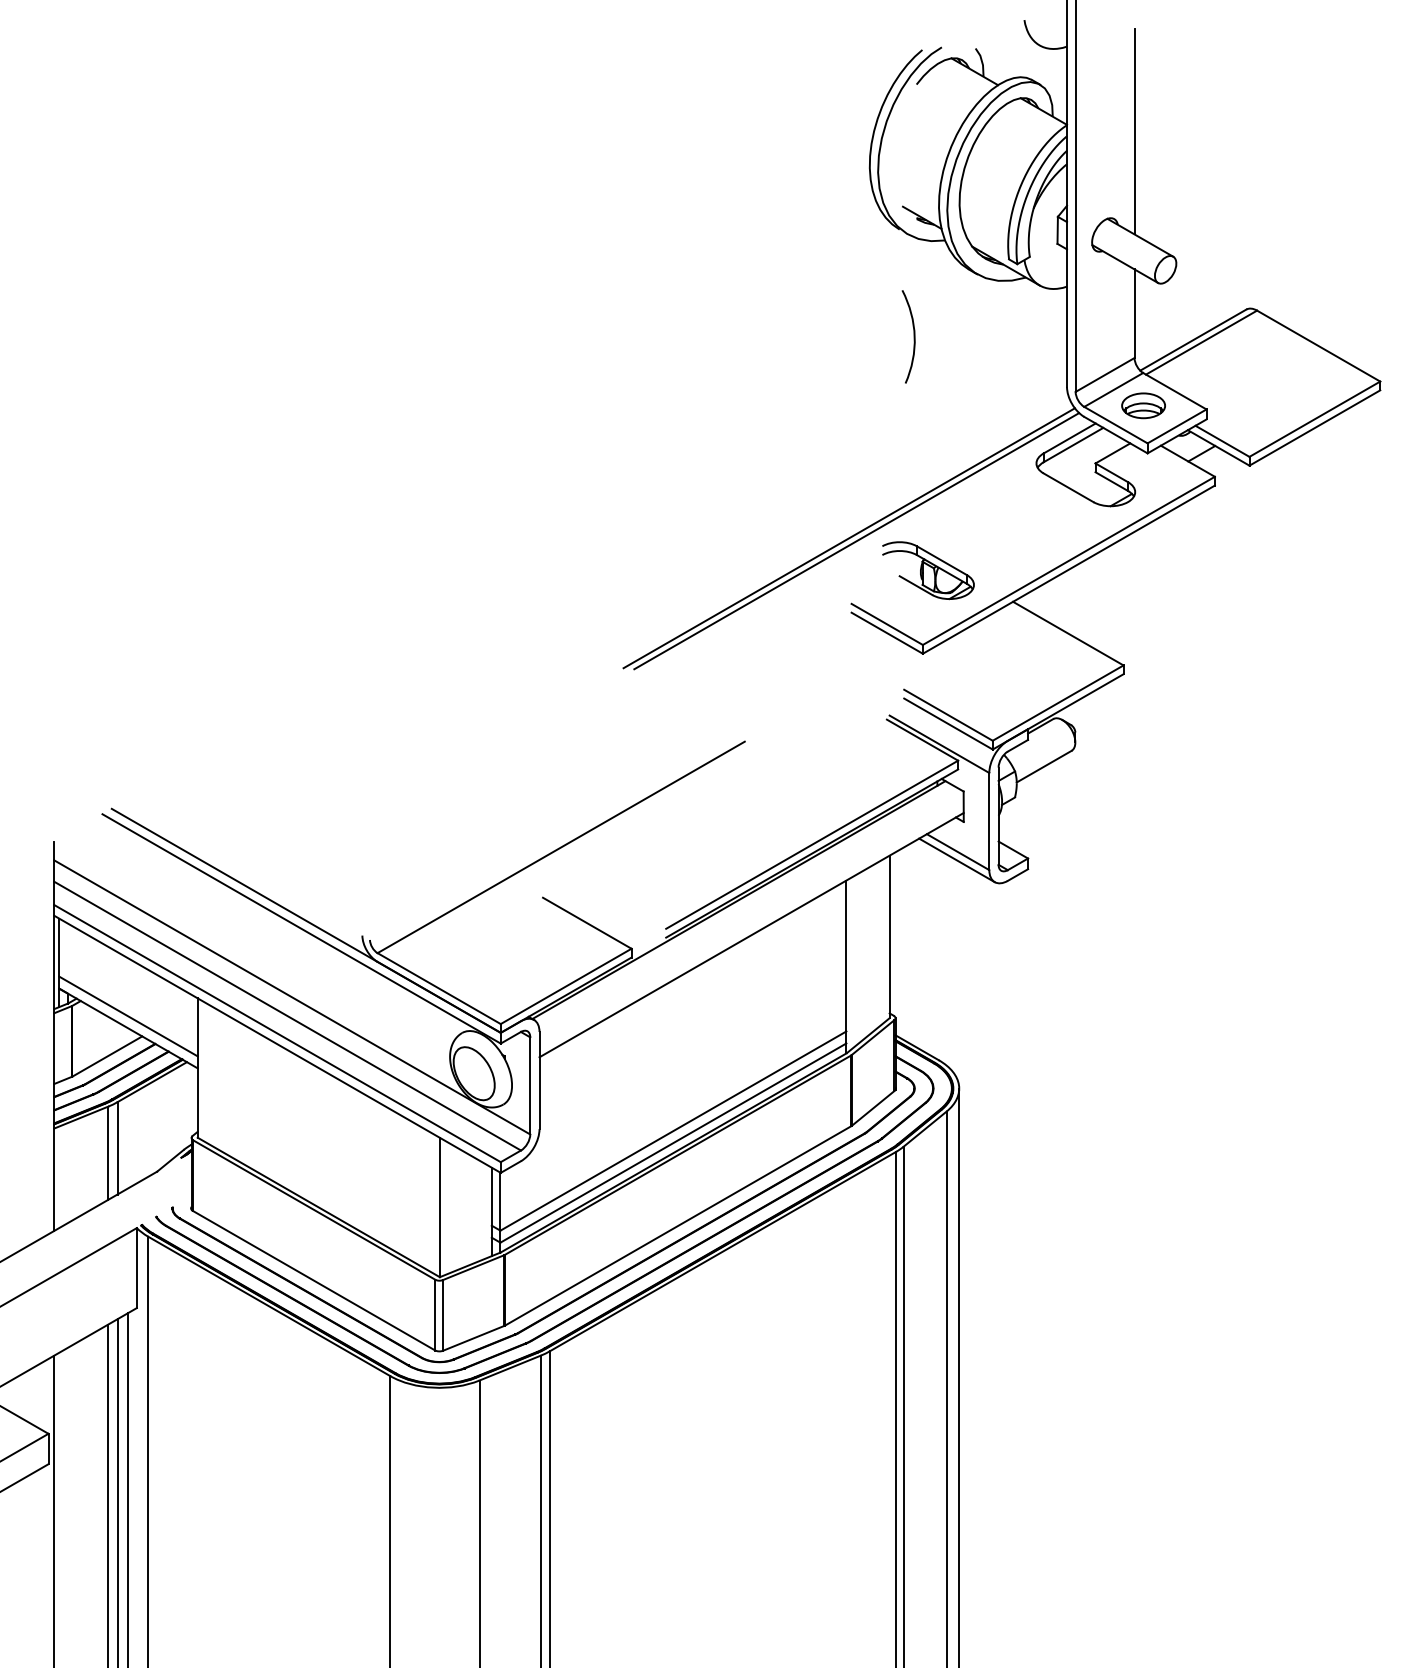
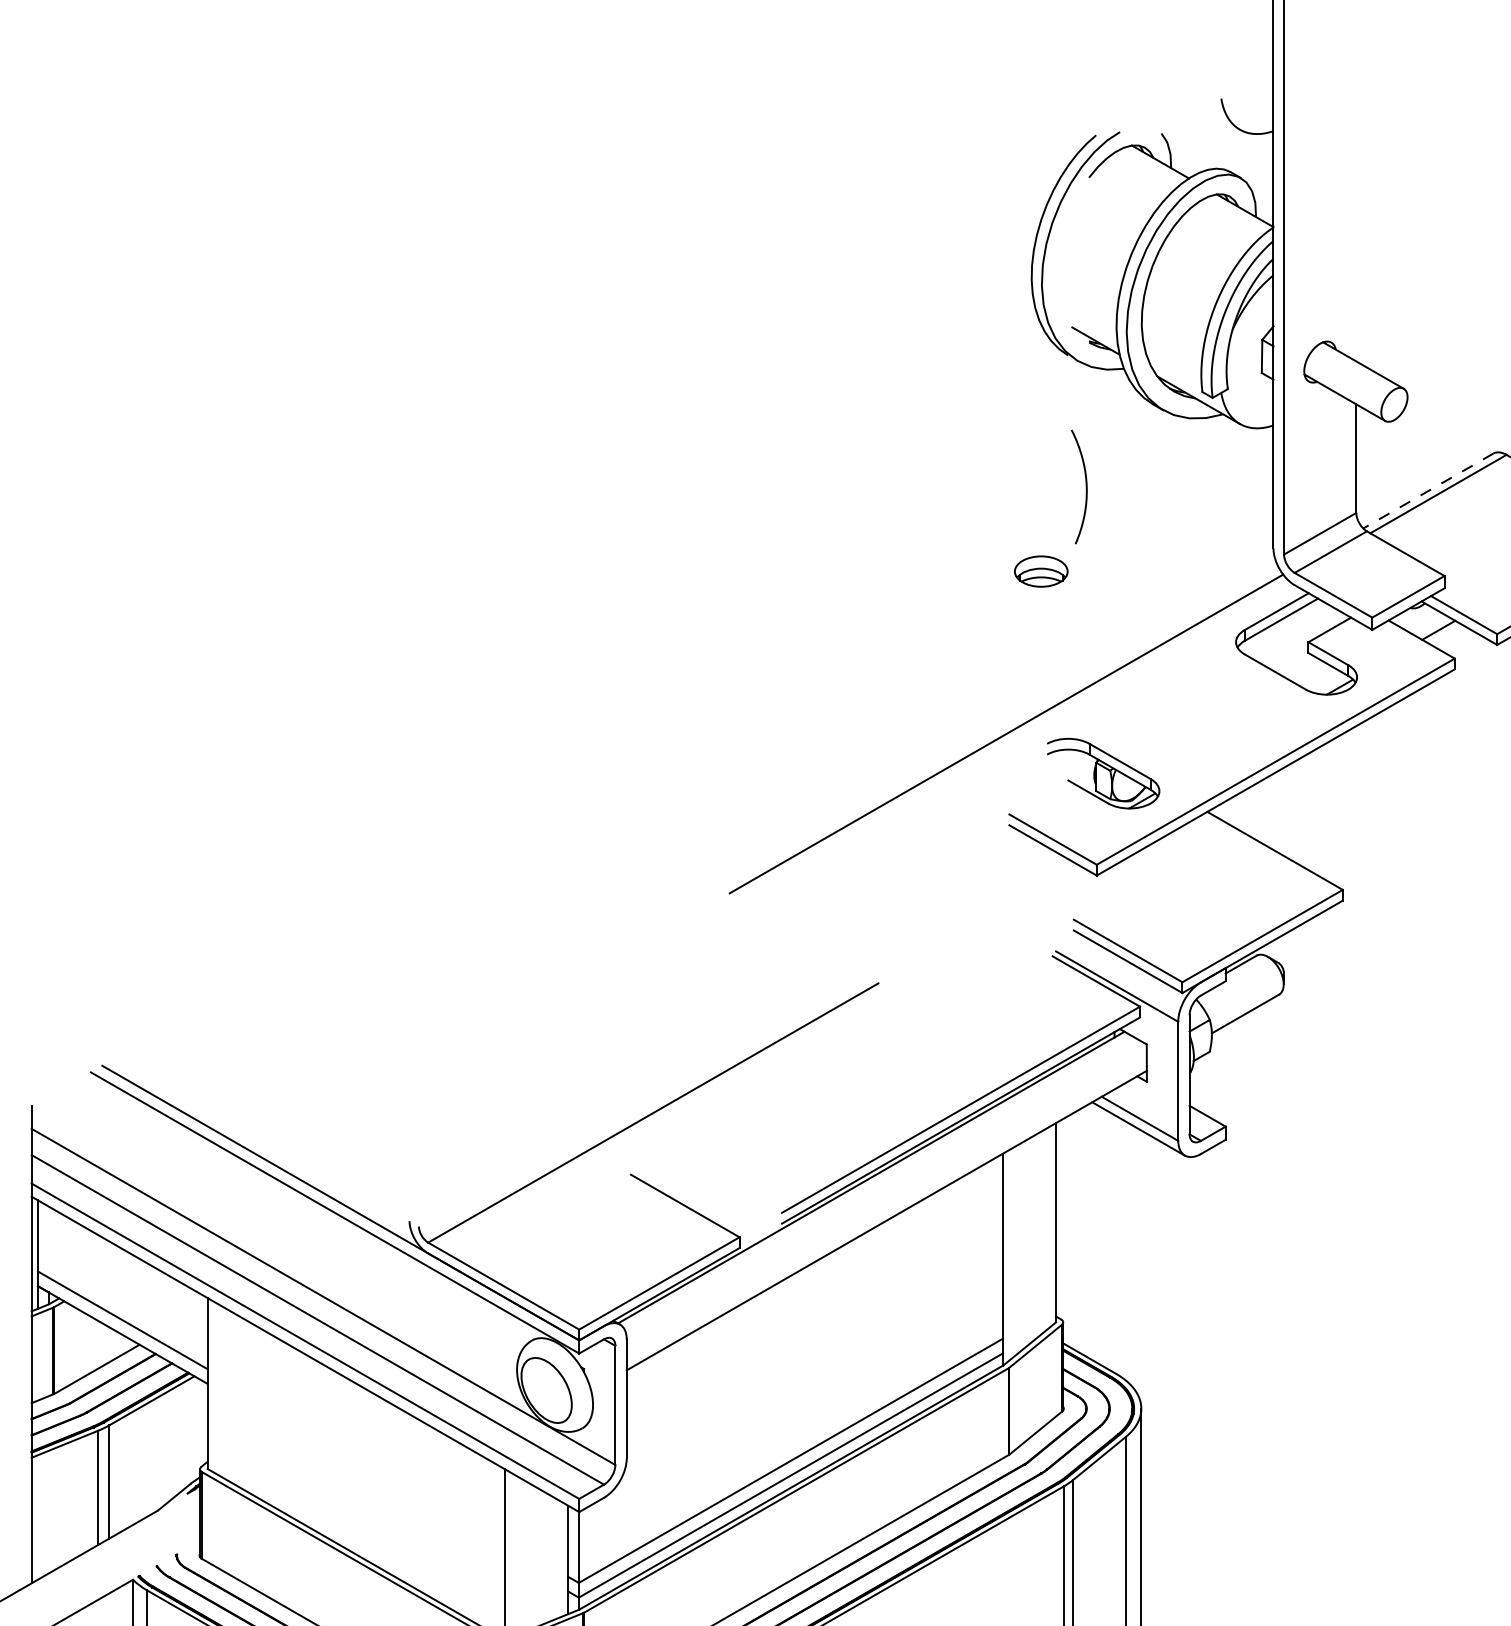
line: (1134, 131) -> (1356, 235), removed
line: (1192, 340) -> (1427, 491), solid -> dashed
part: (1143, 405) -> (1041, 571), moved
line: (856, 541) -> (1015, 737), removed

